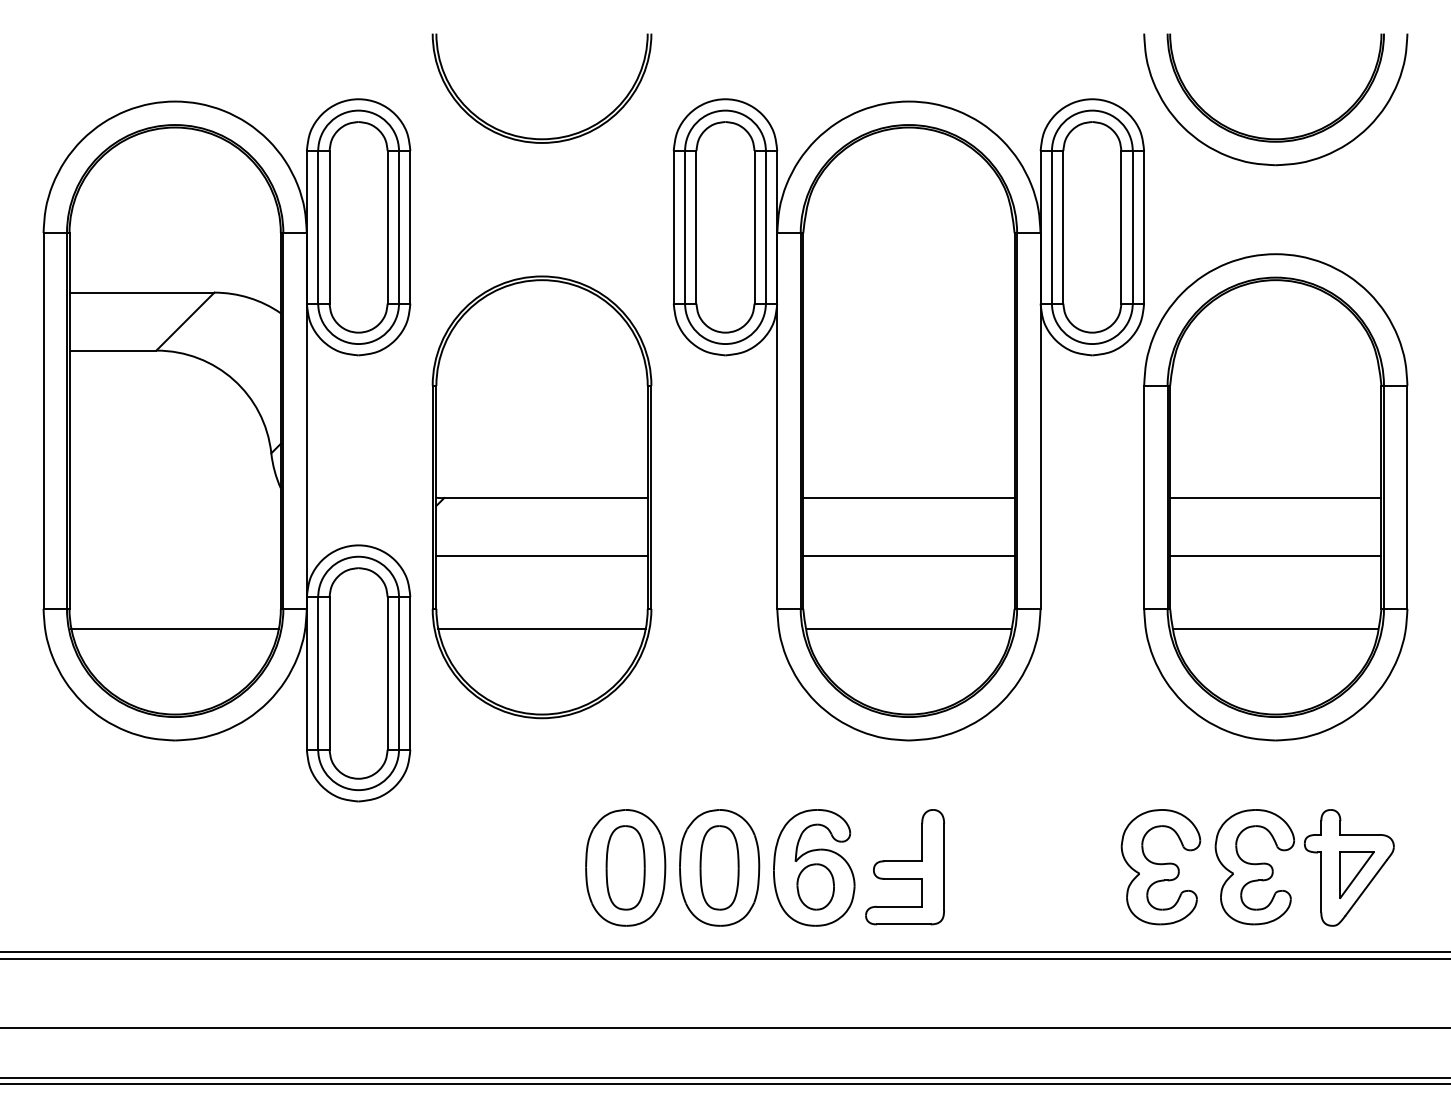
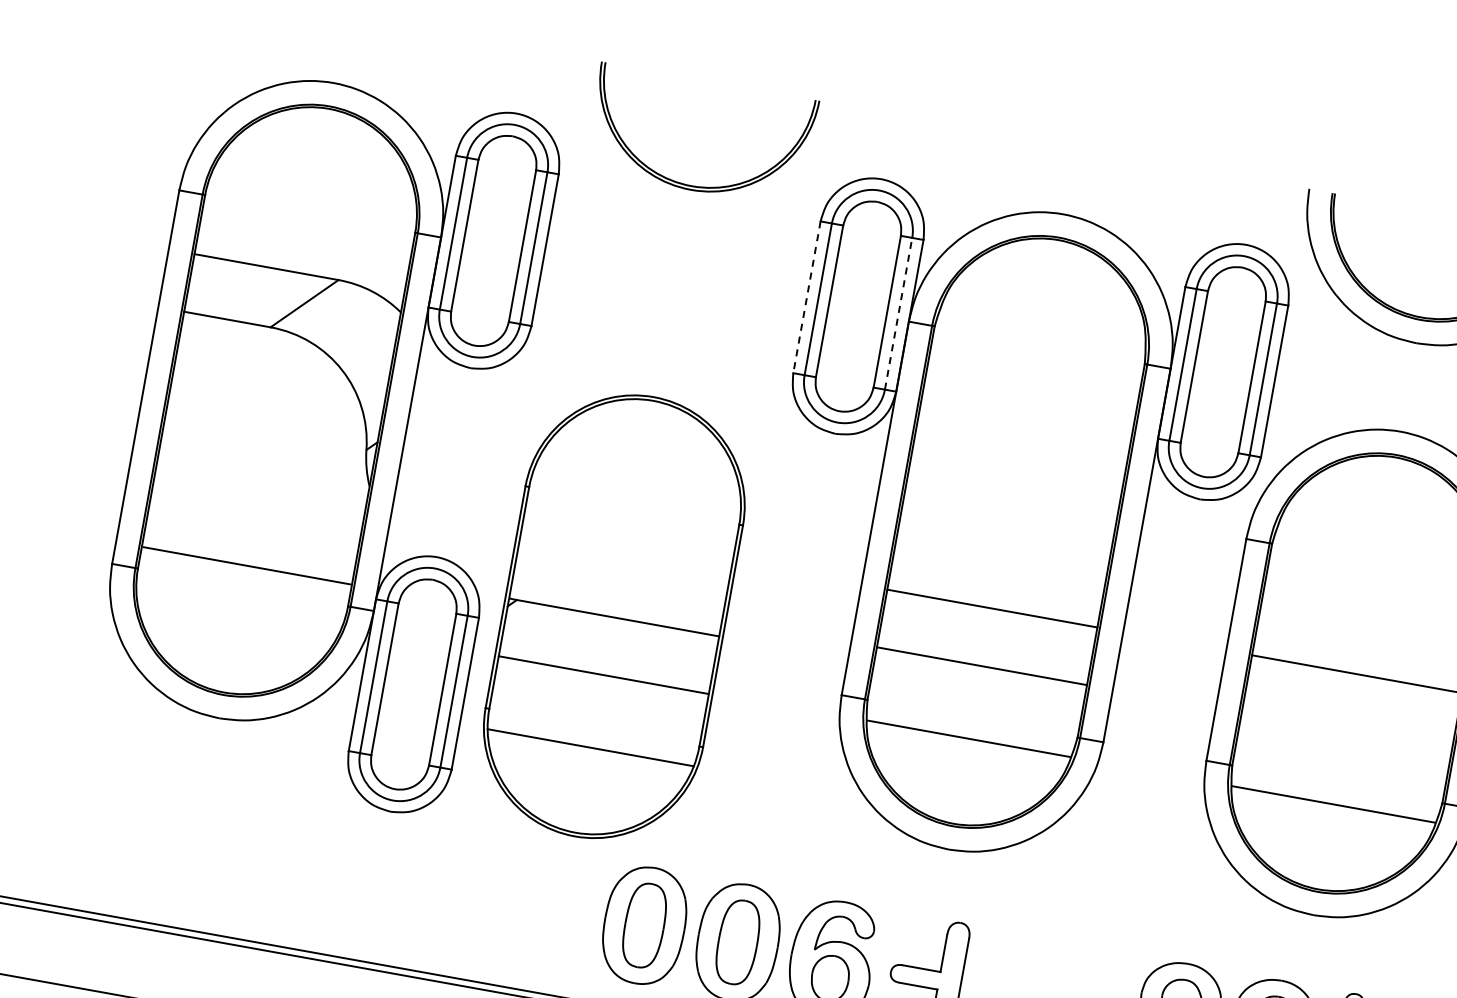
line: (765, 226) -> (898, 312), solid -> dashed
line: (673, 227) -> (806, 297), solid -> dashed
part: (541, 497) -> (613, 616), moved
line: (1275, 556) -> (1346, 732), removed
line: (174, 629) -> (246, 566), moved

